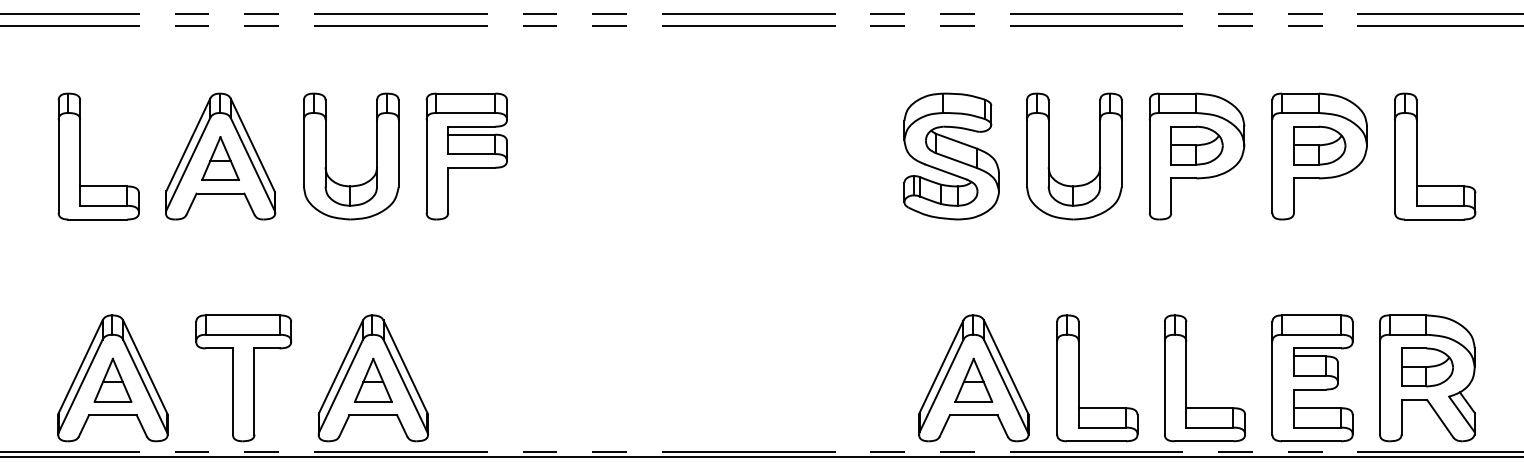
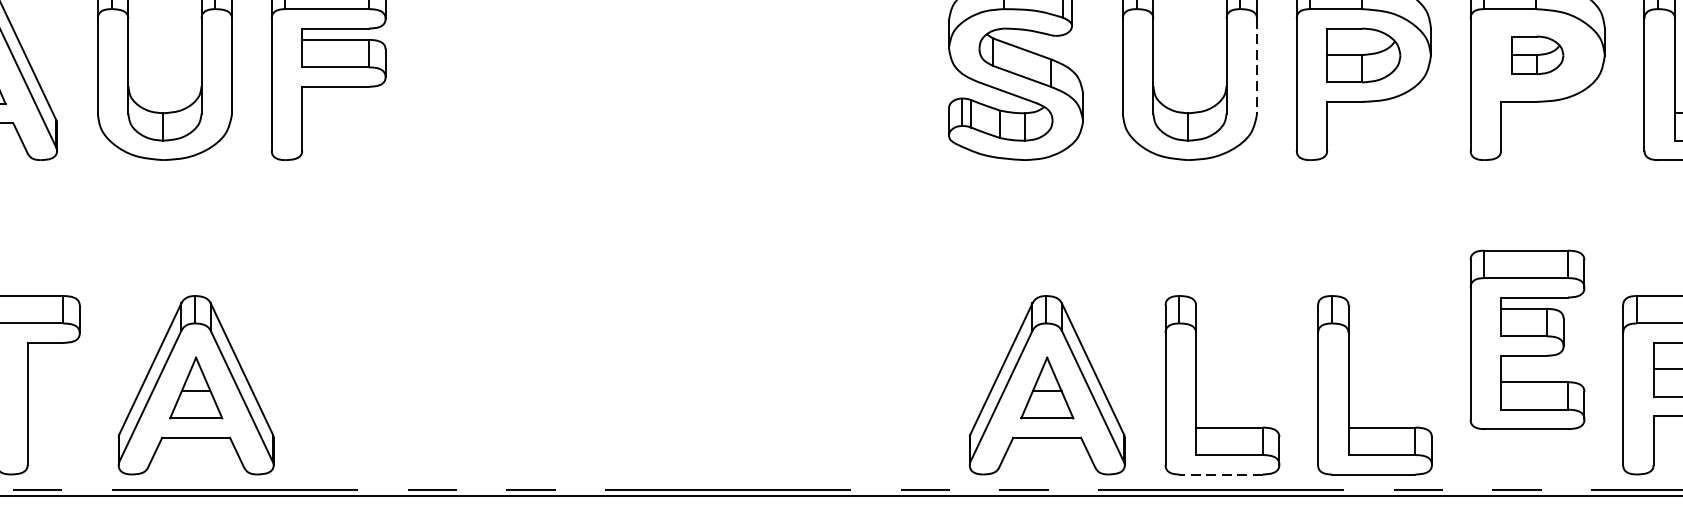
part: (1319, 145) -> (1537, 55), size x0.7
line: (1121, 153) -> (1256, 66), solid -> dashed
part: (1312, 378) -> (1527, 340), moved
line: (1095, 441) -> (1219, 474), solid -> dashed

